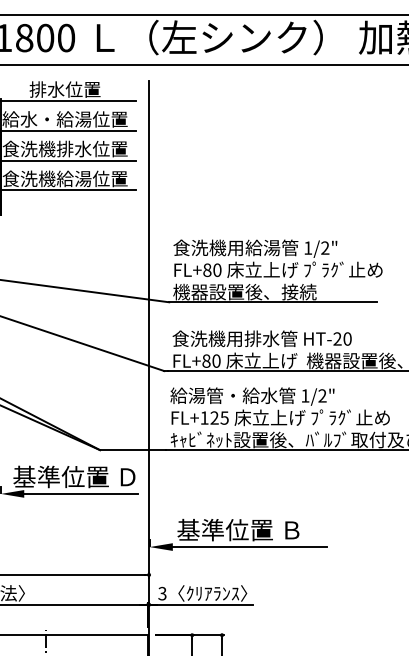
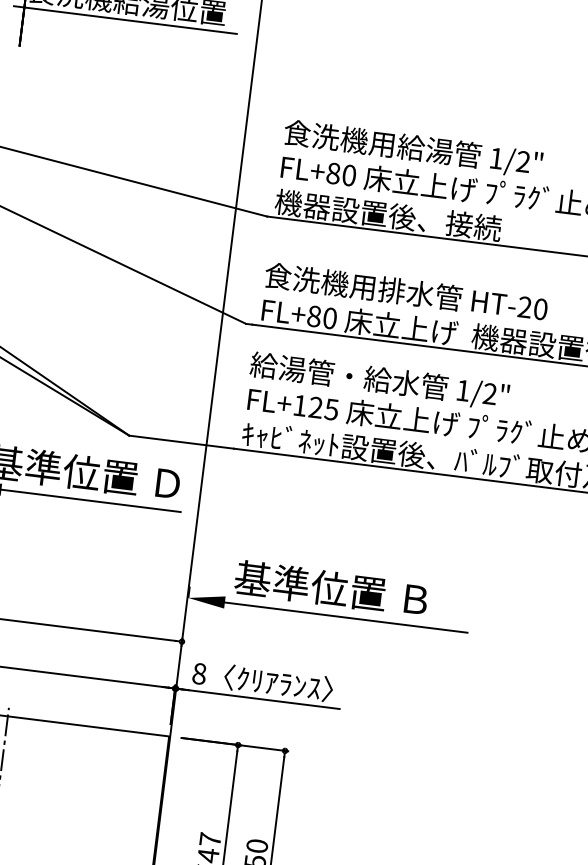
text: (162, 593) -> (199, 673), 3 -> 8

